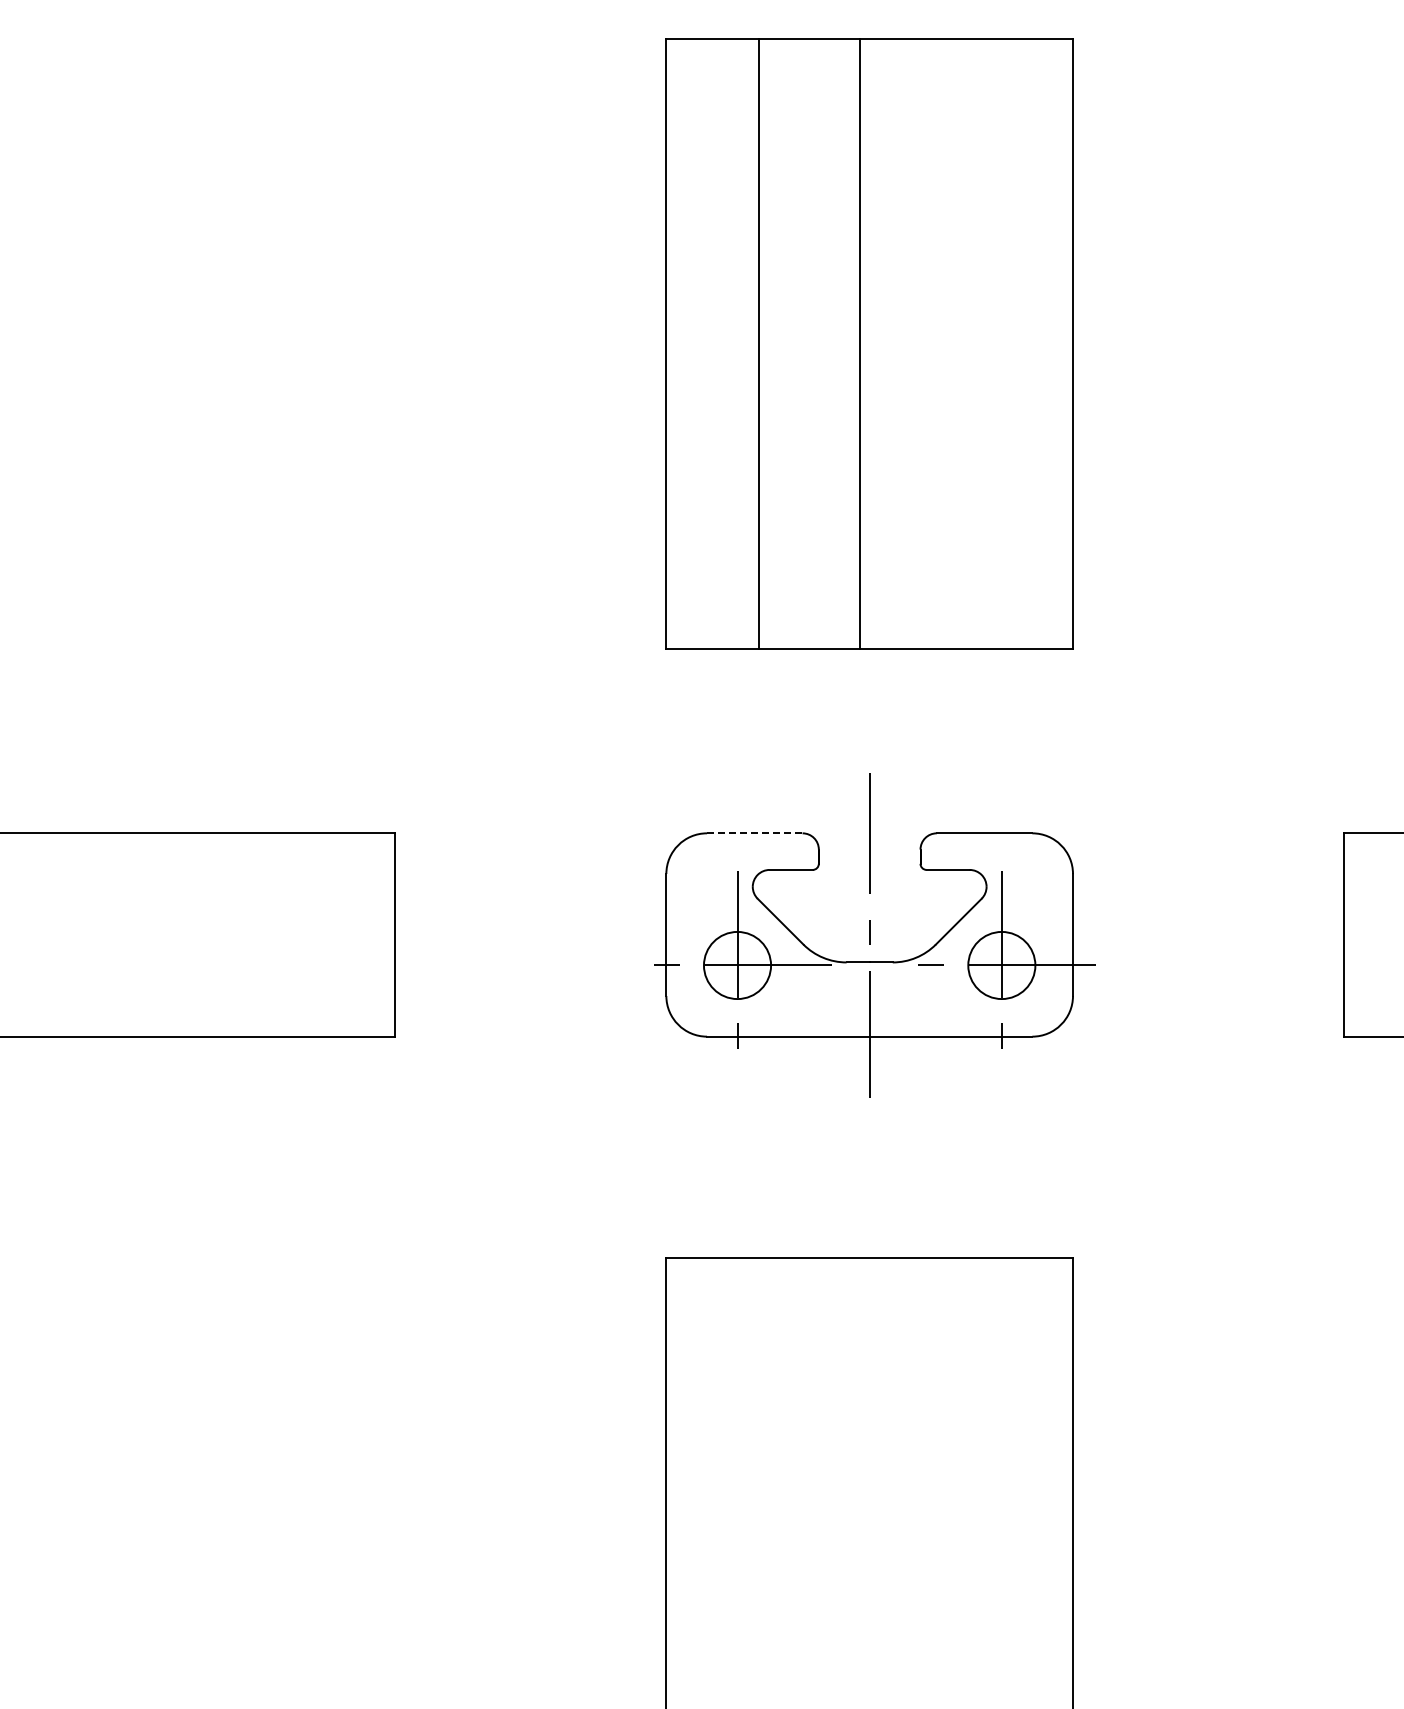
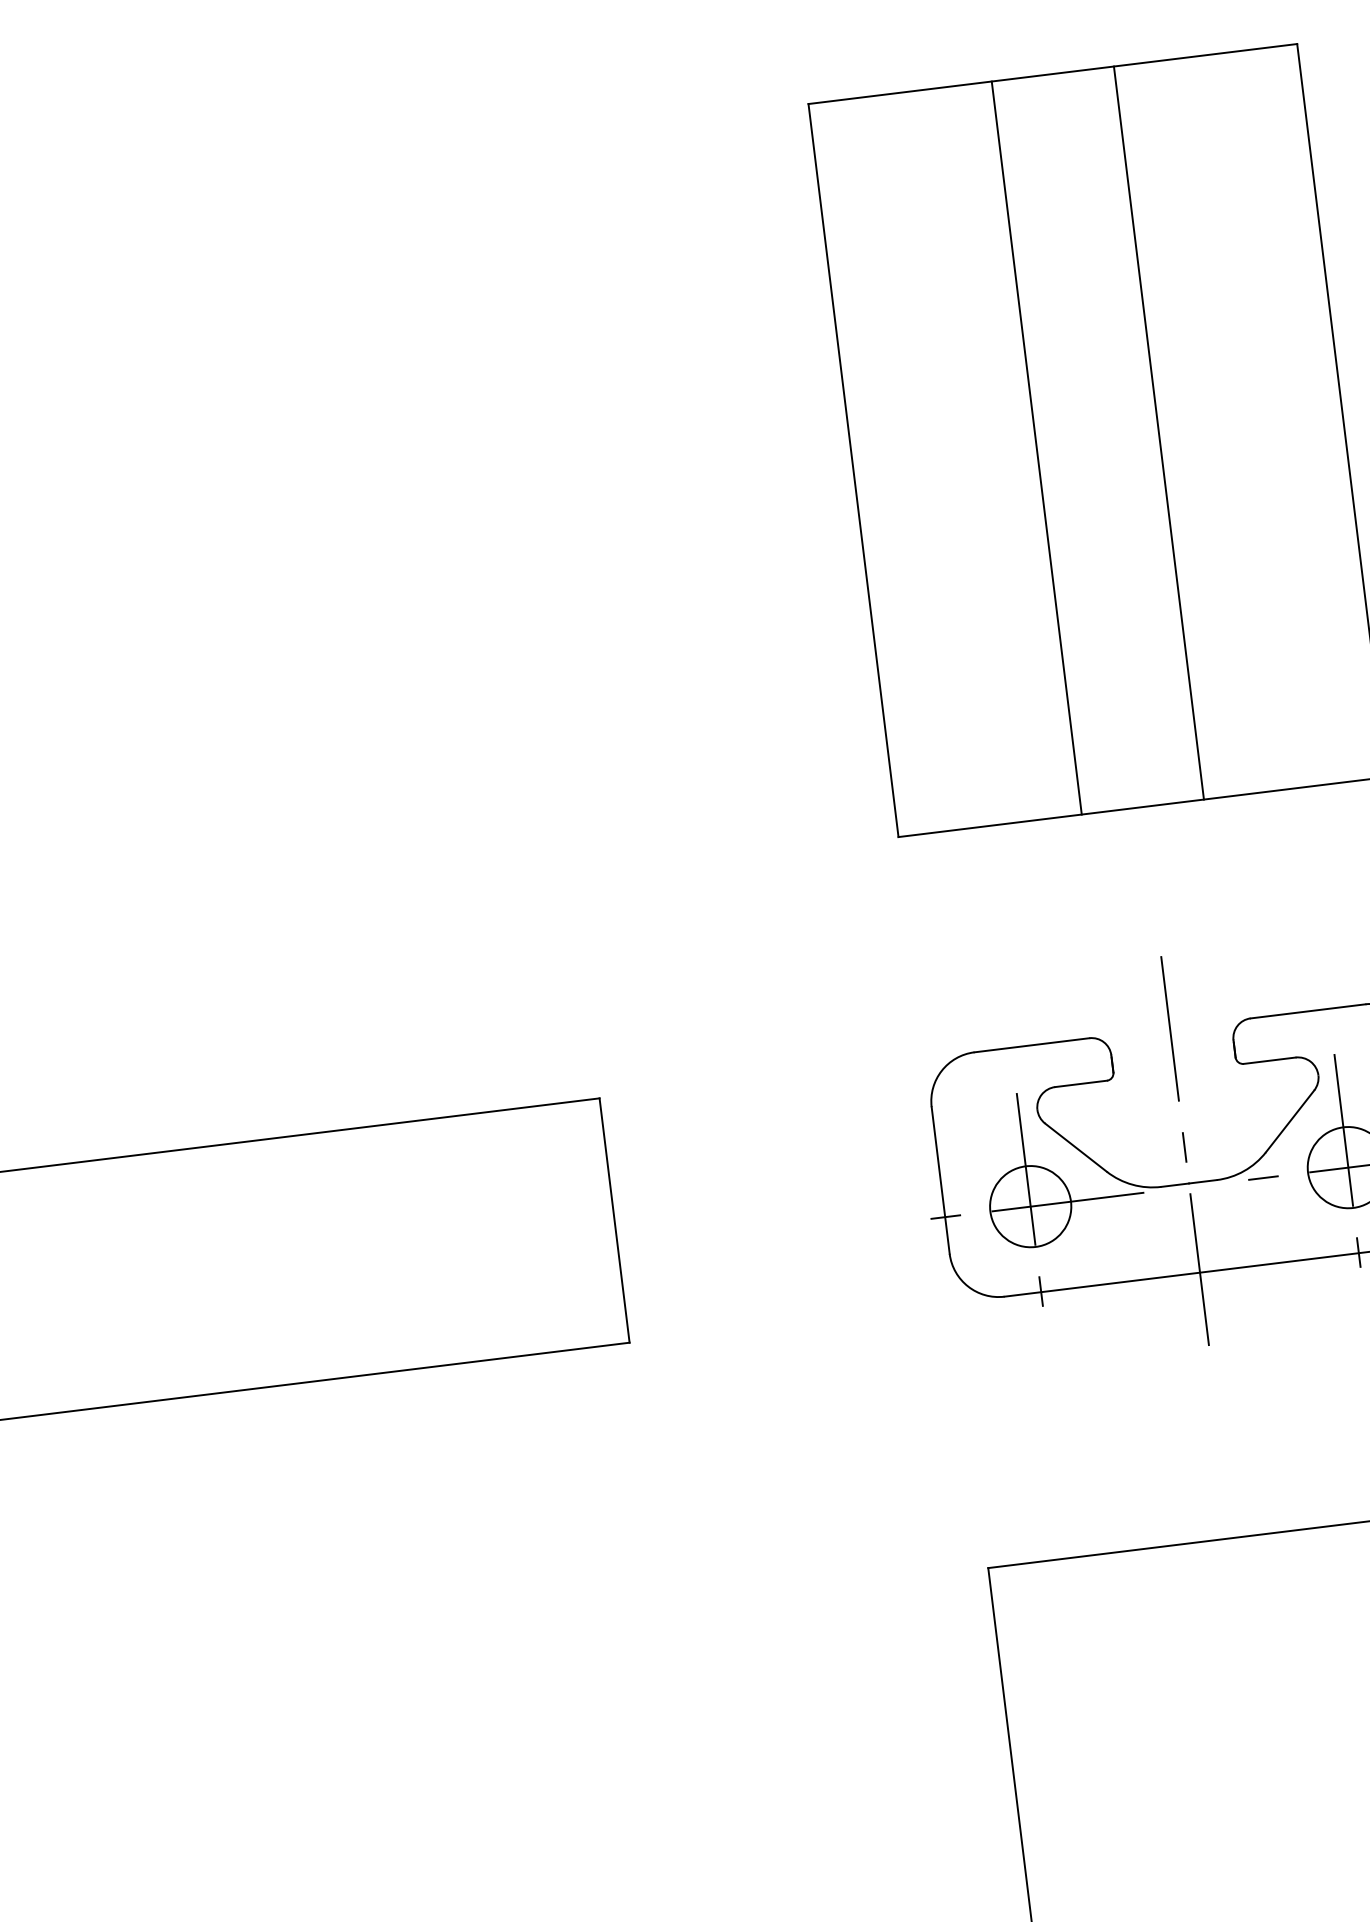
line: (758, 344) -> (1036, 448), moved
line: (859, 344) -> (1158, 433), moved
line: (754, 833) -> (1031, 1045), dashed -> solid

